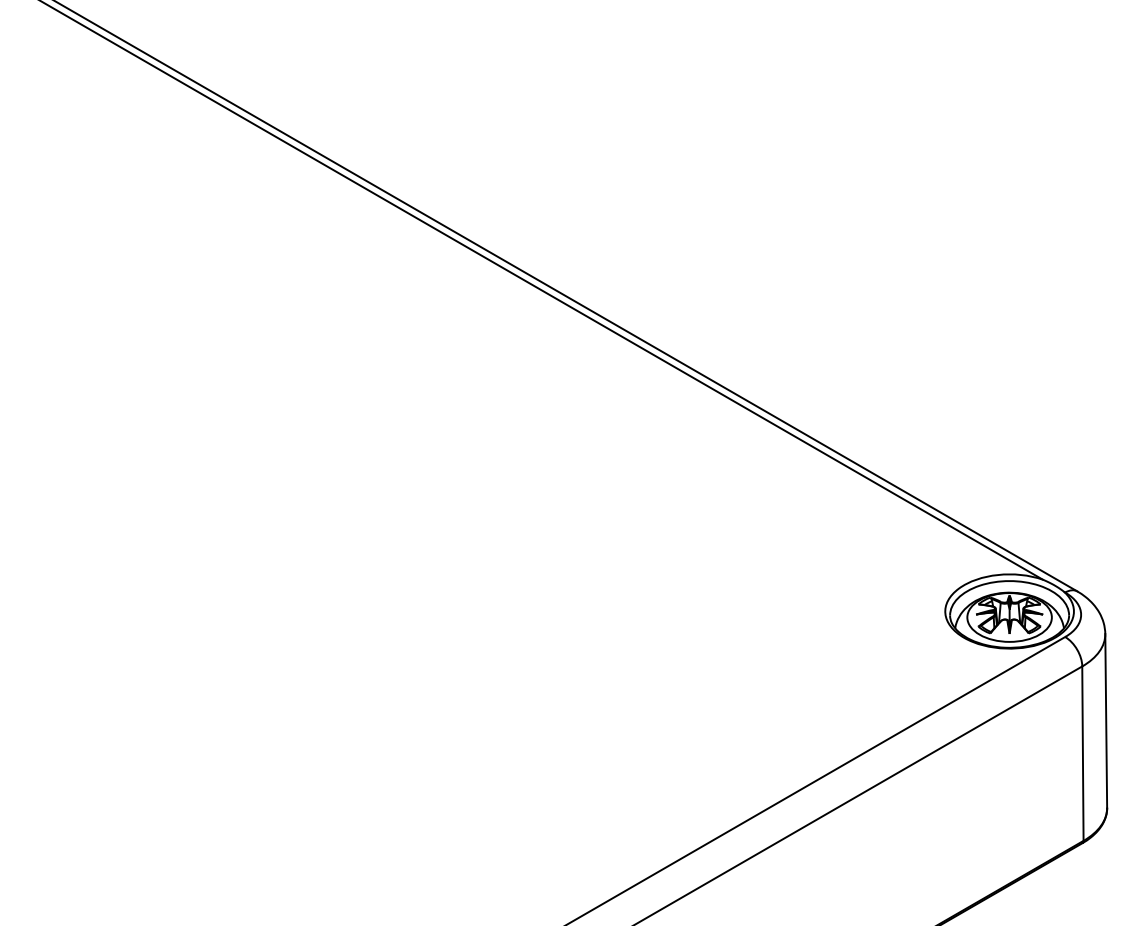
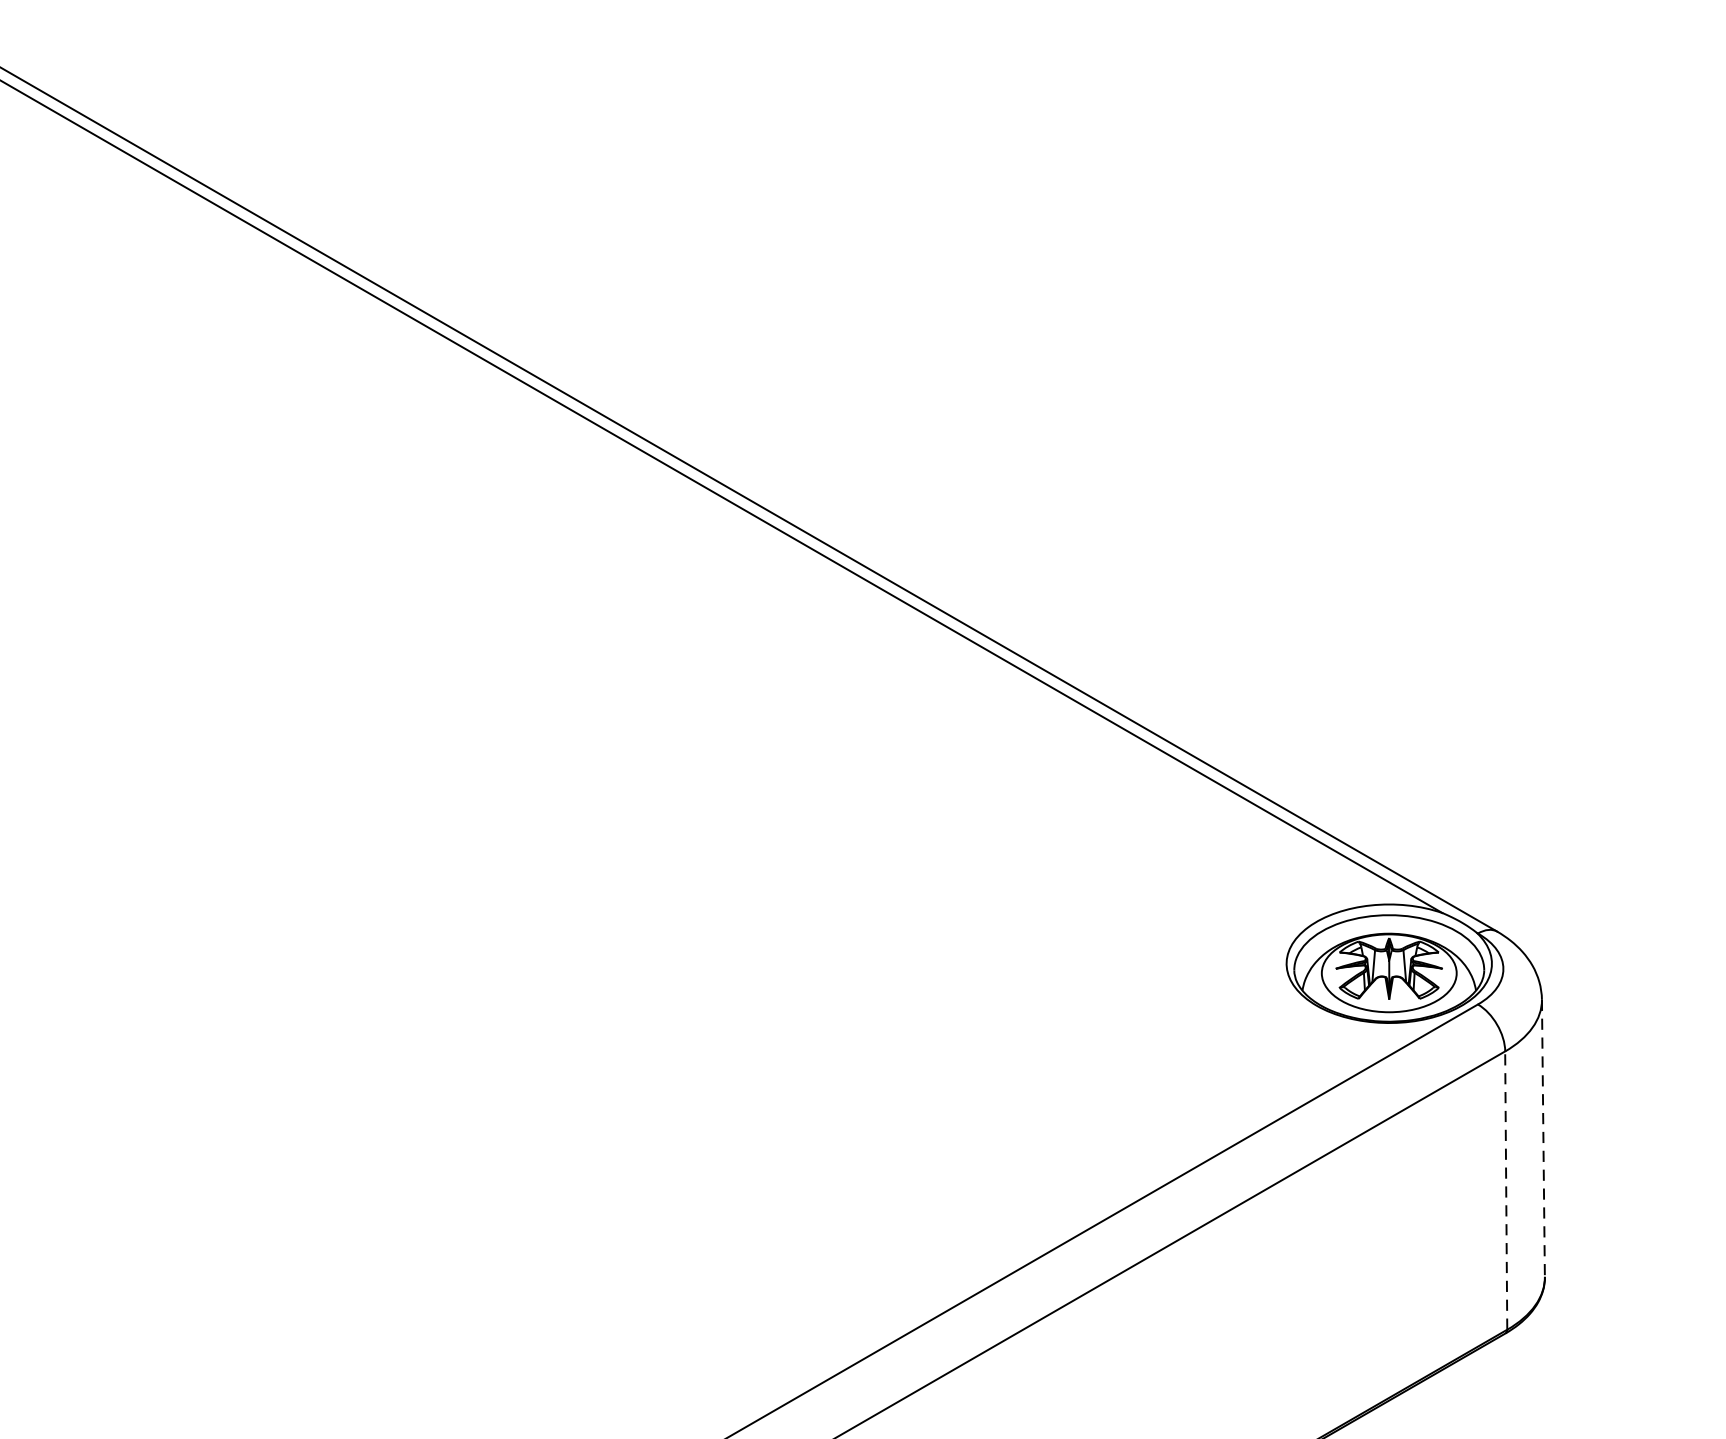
line: (1106, 720) -> (1543, 1137), solid -> dashed
line: (1082, 753) -> (1505, 1190), solid -> dashed

